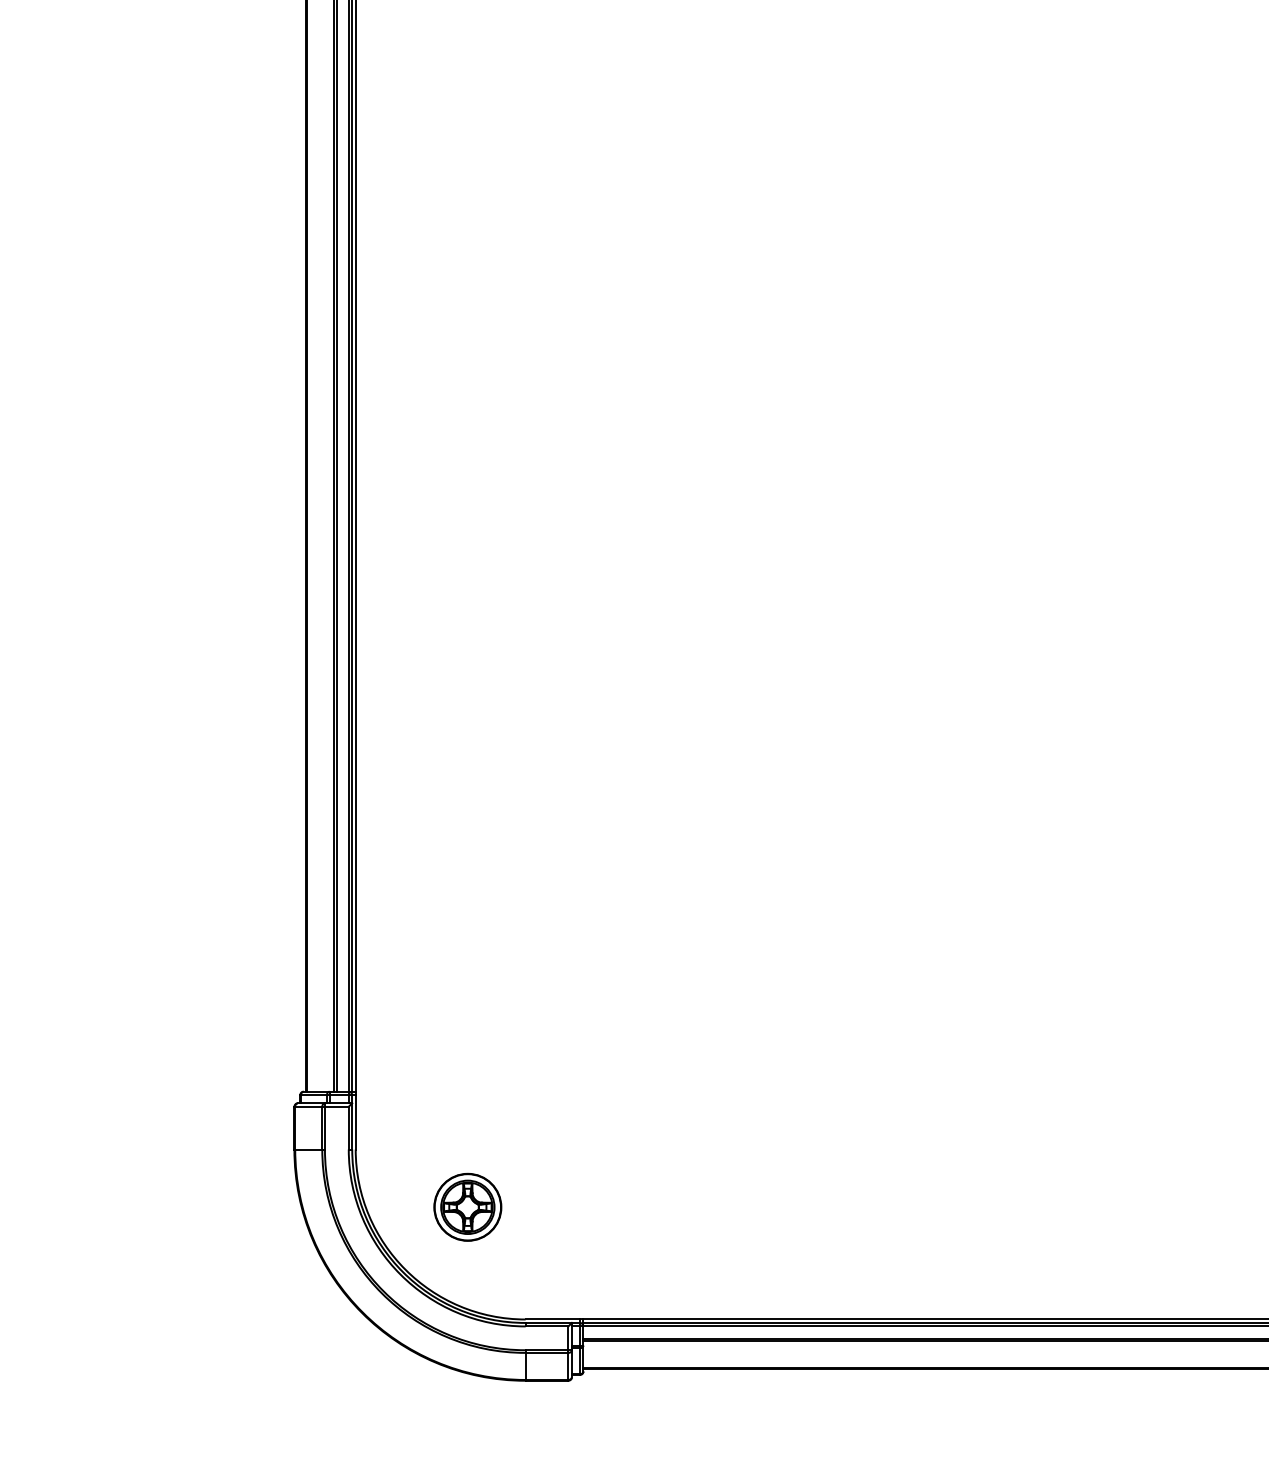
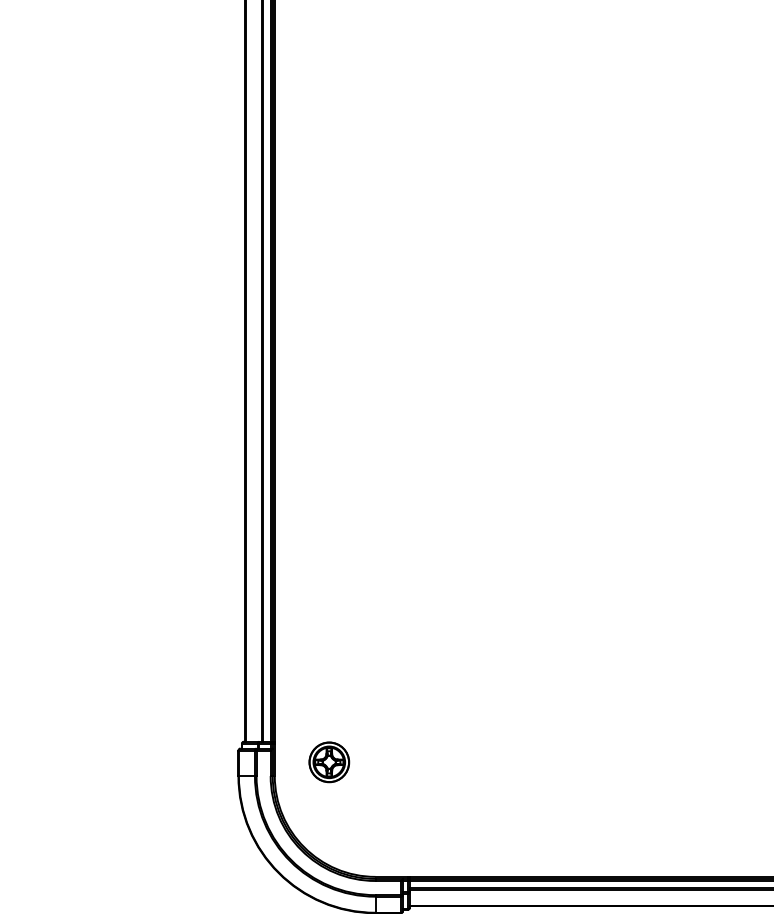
part: (468, 1207) -> (329, 762), moved

